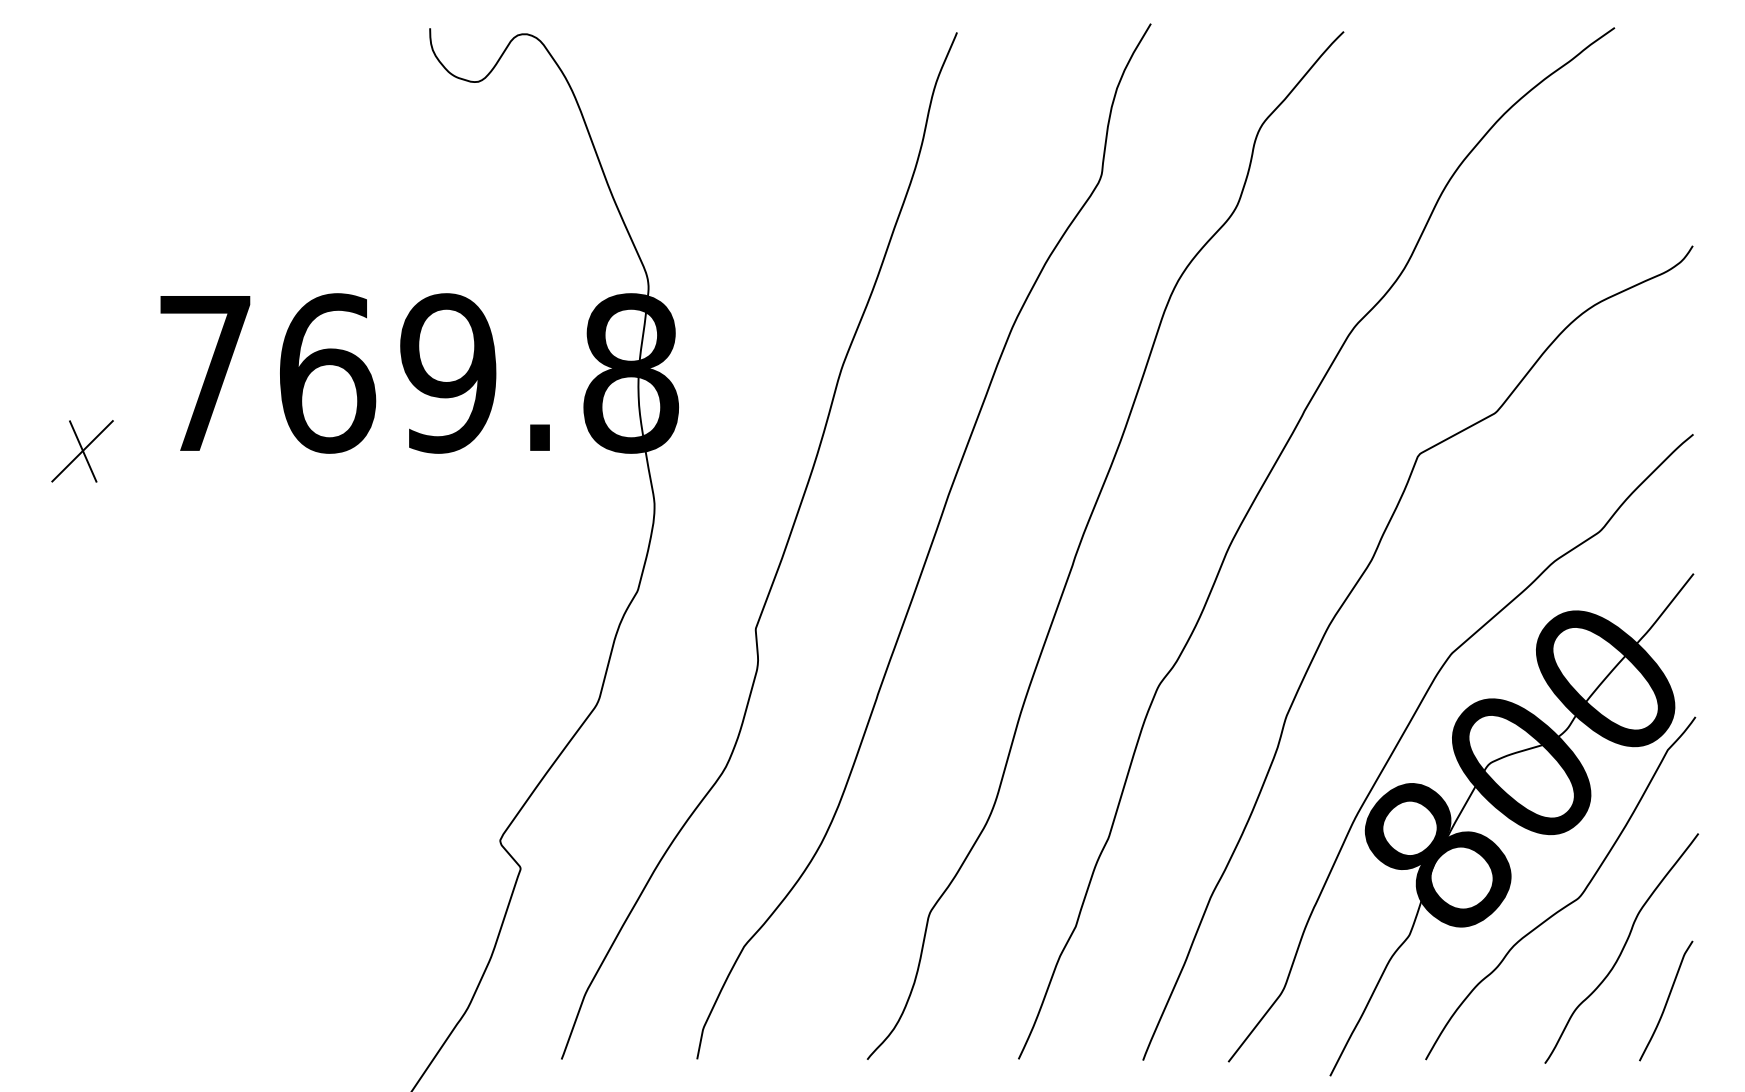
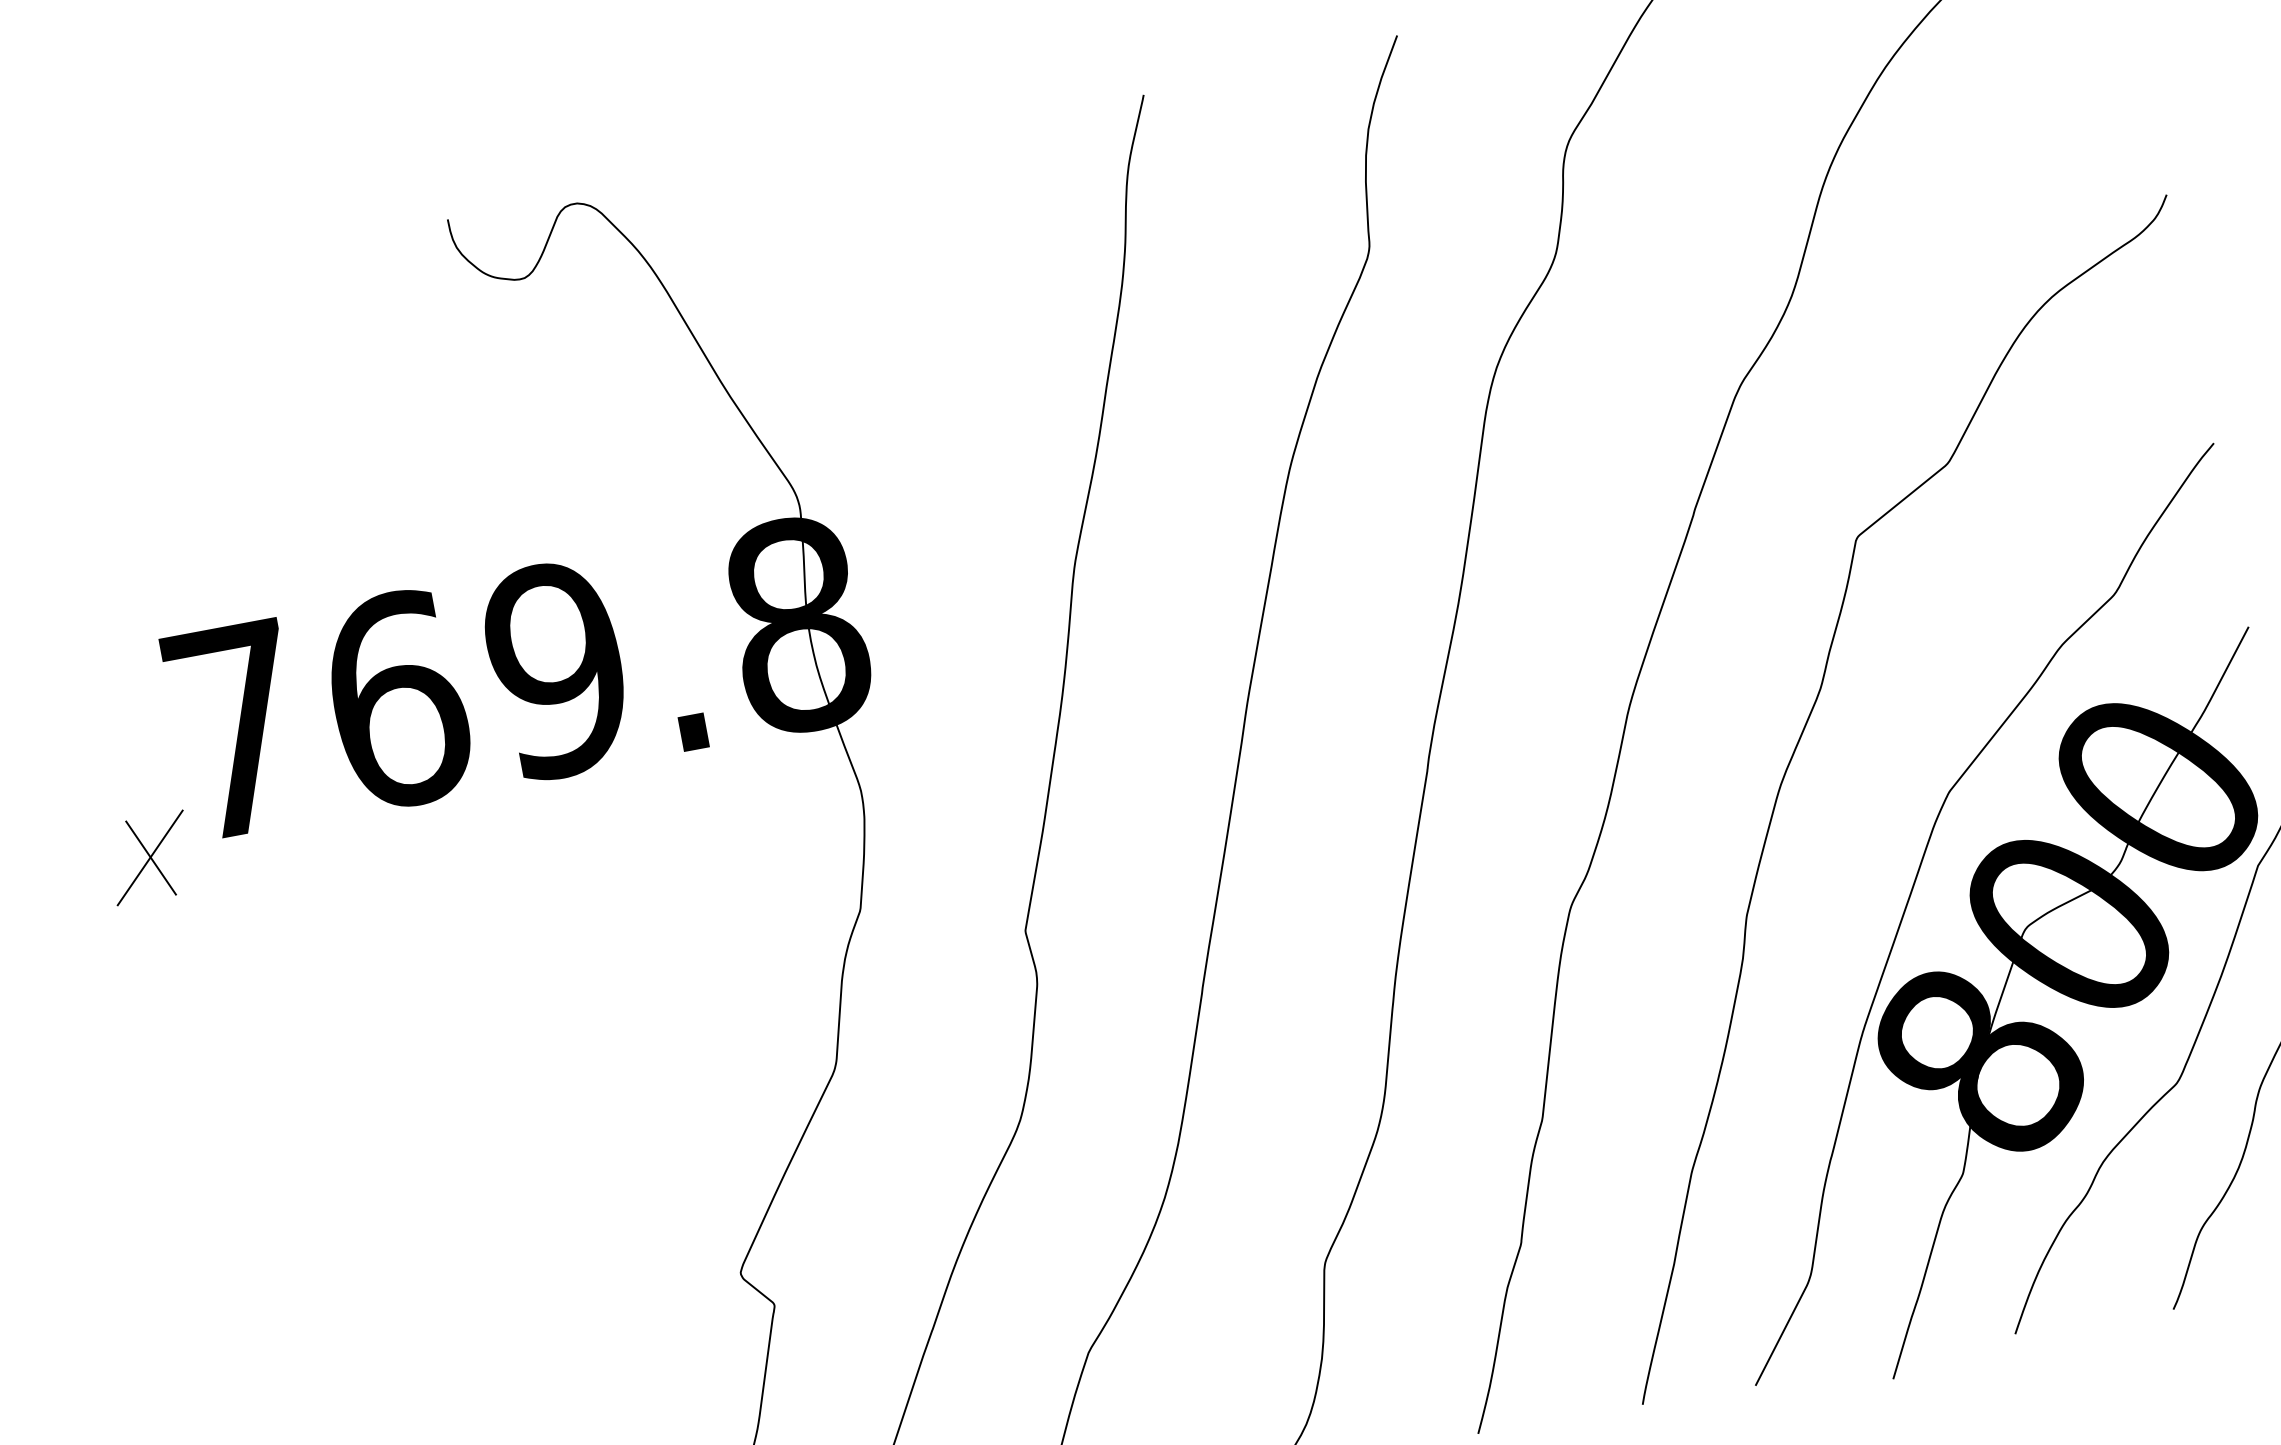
part: (82, 451) -> (150, 858), moved

